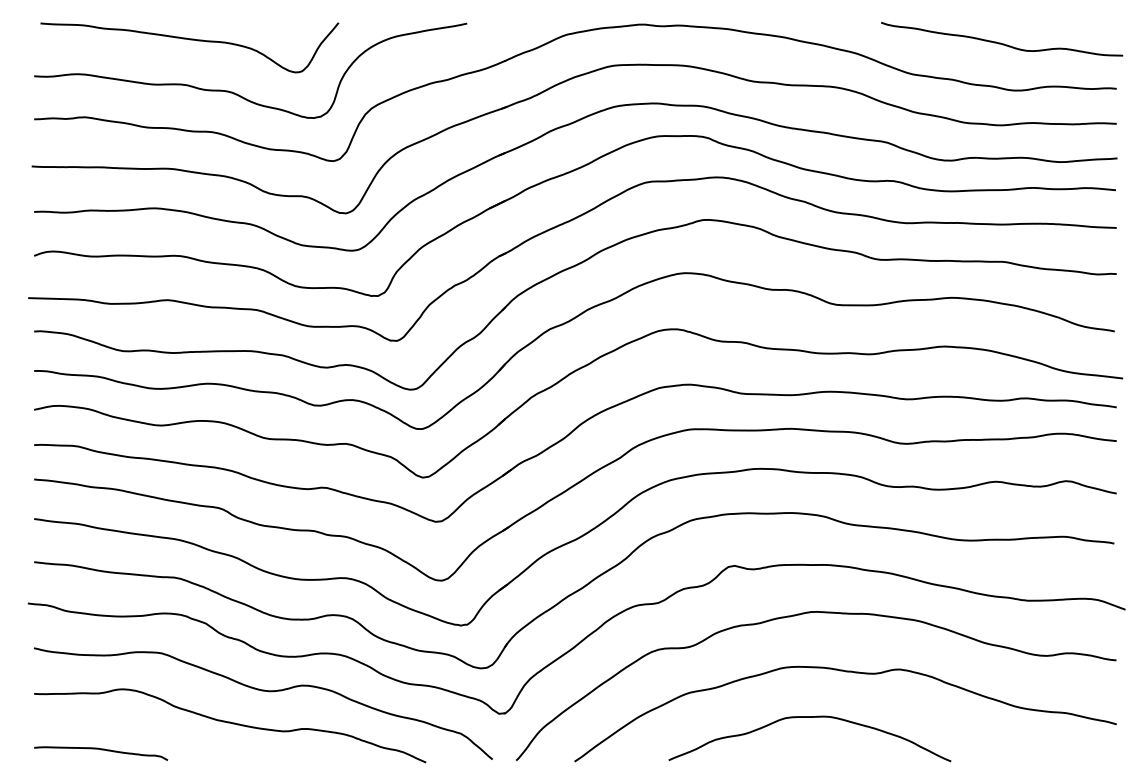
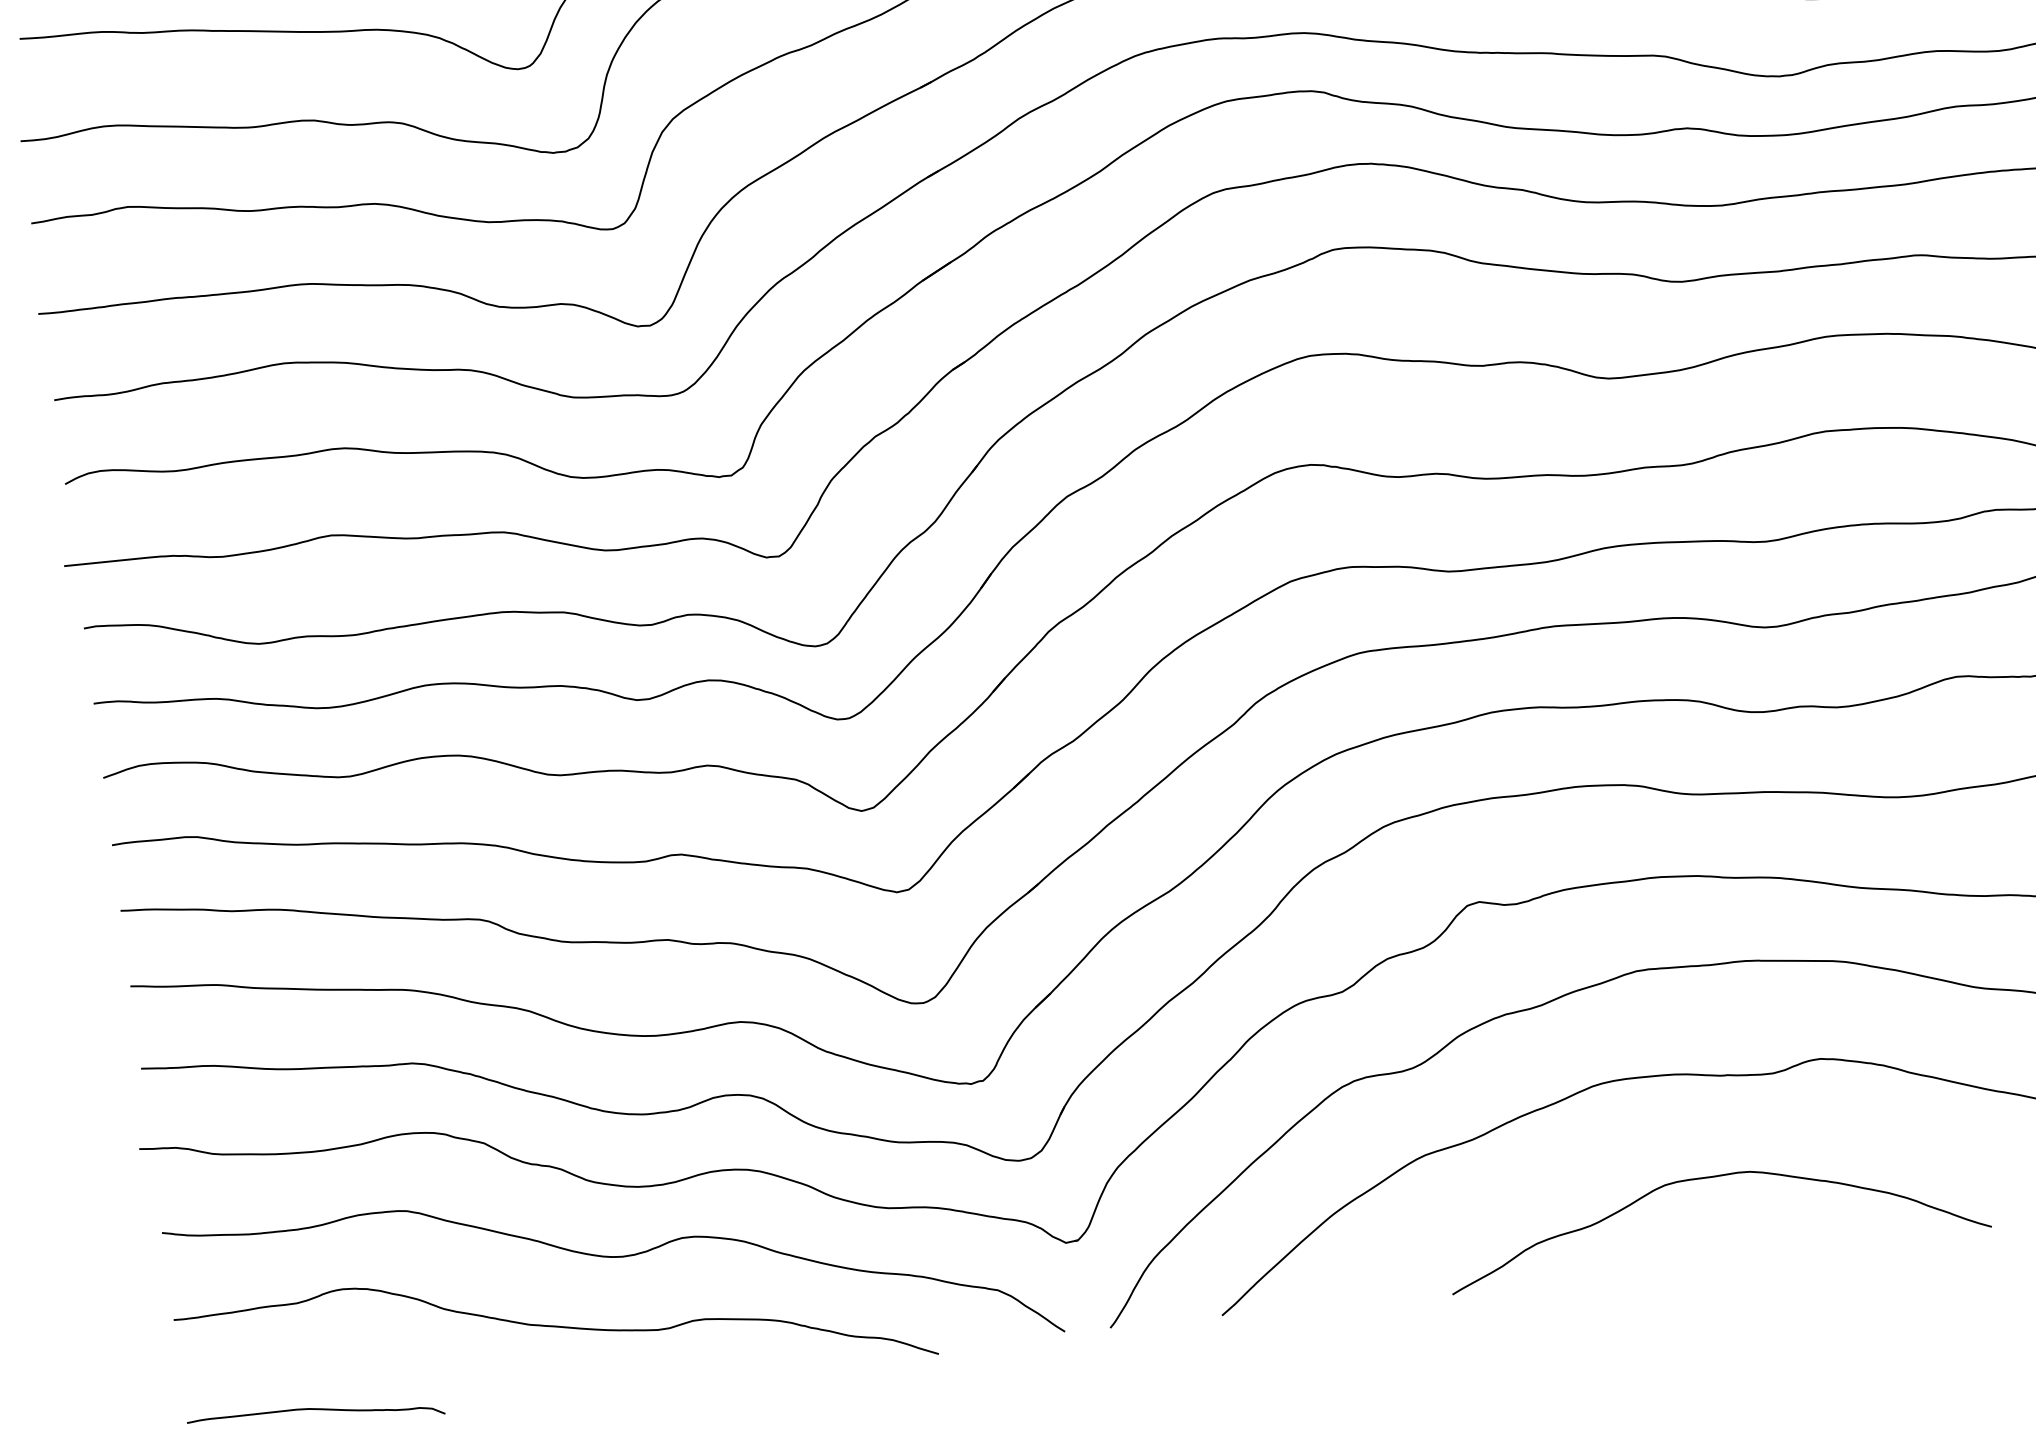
curve: (809, 717) -> (1710, 1177), moved

